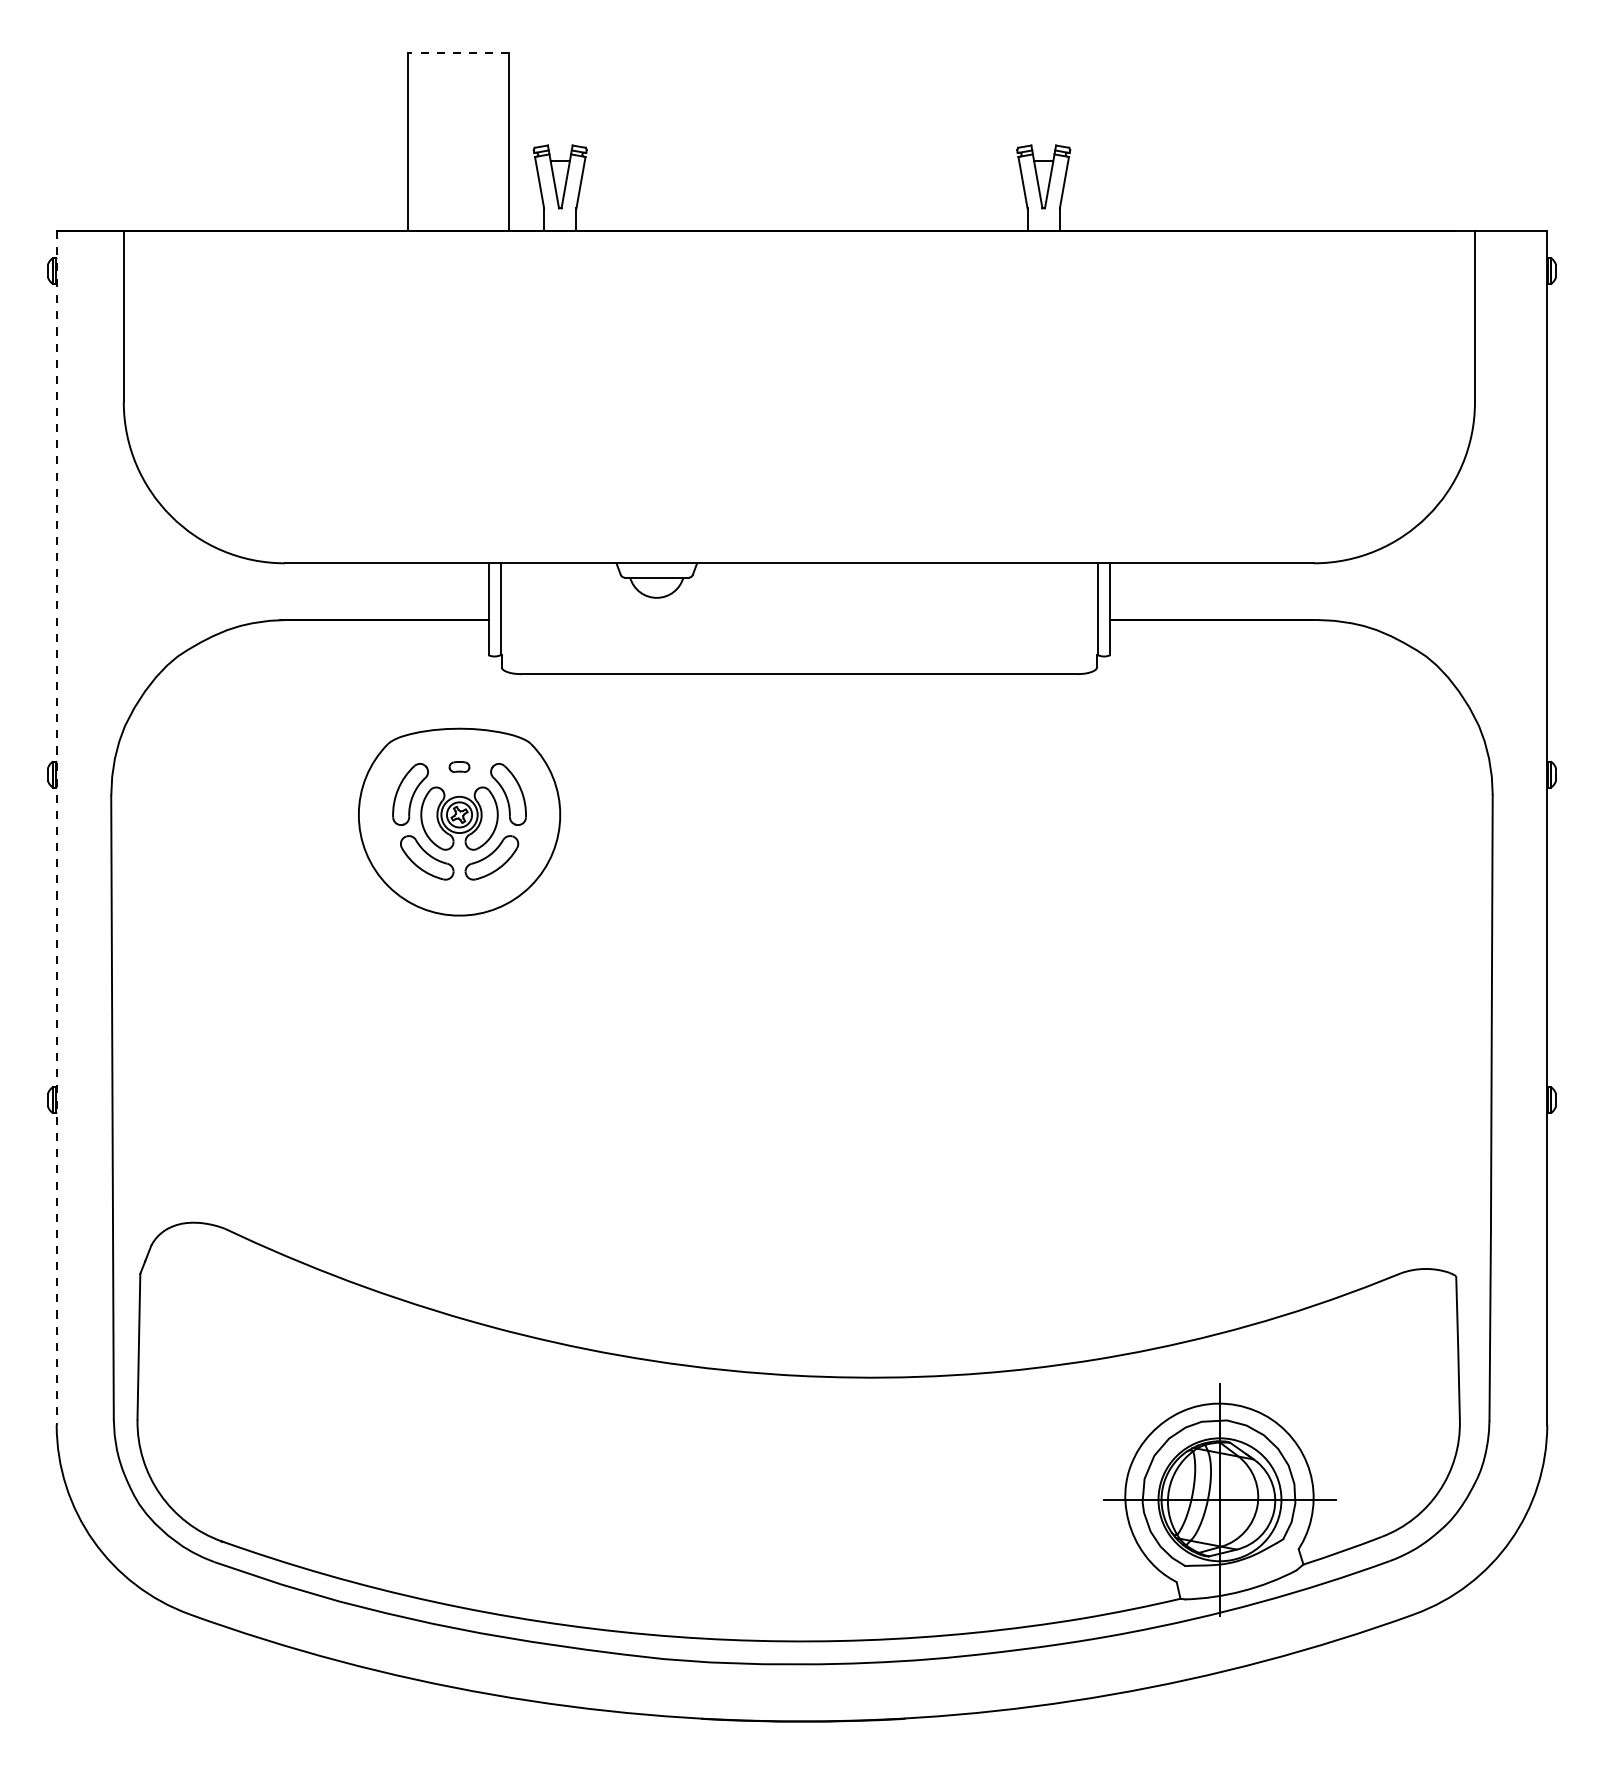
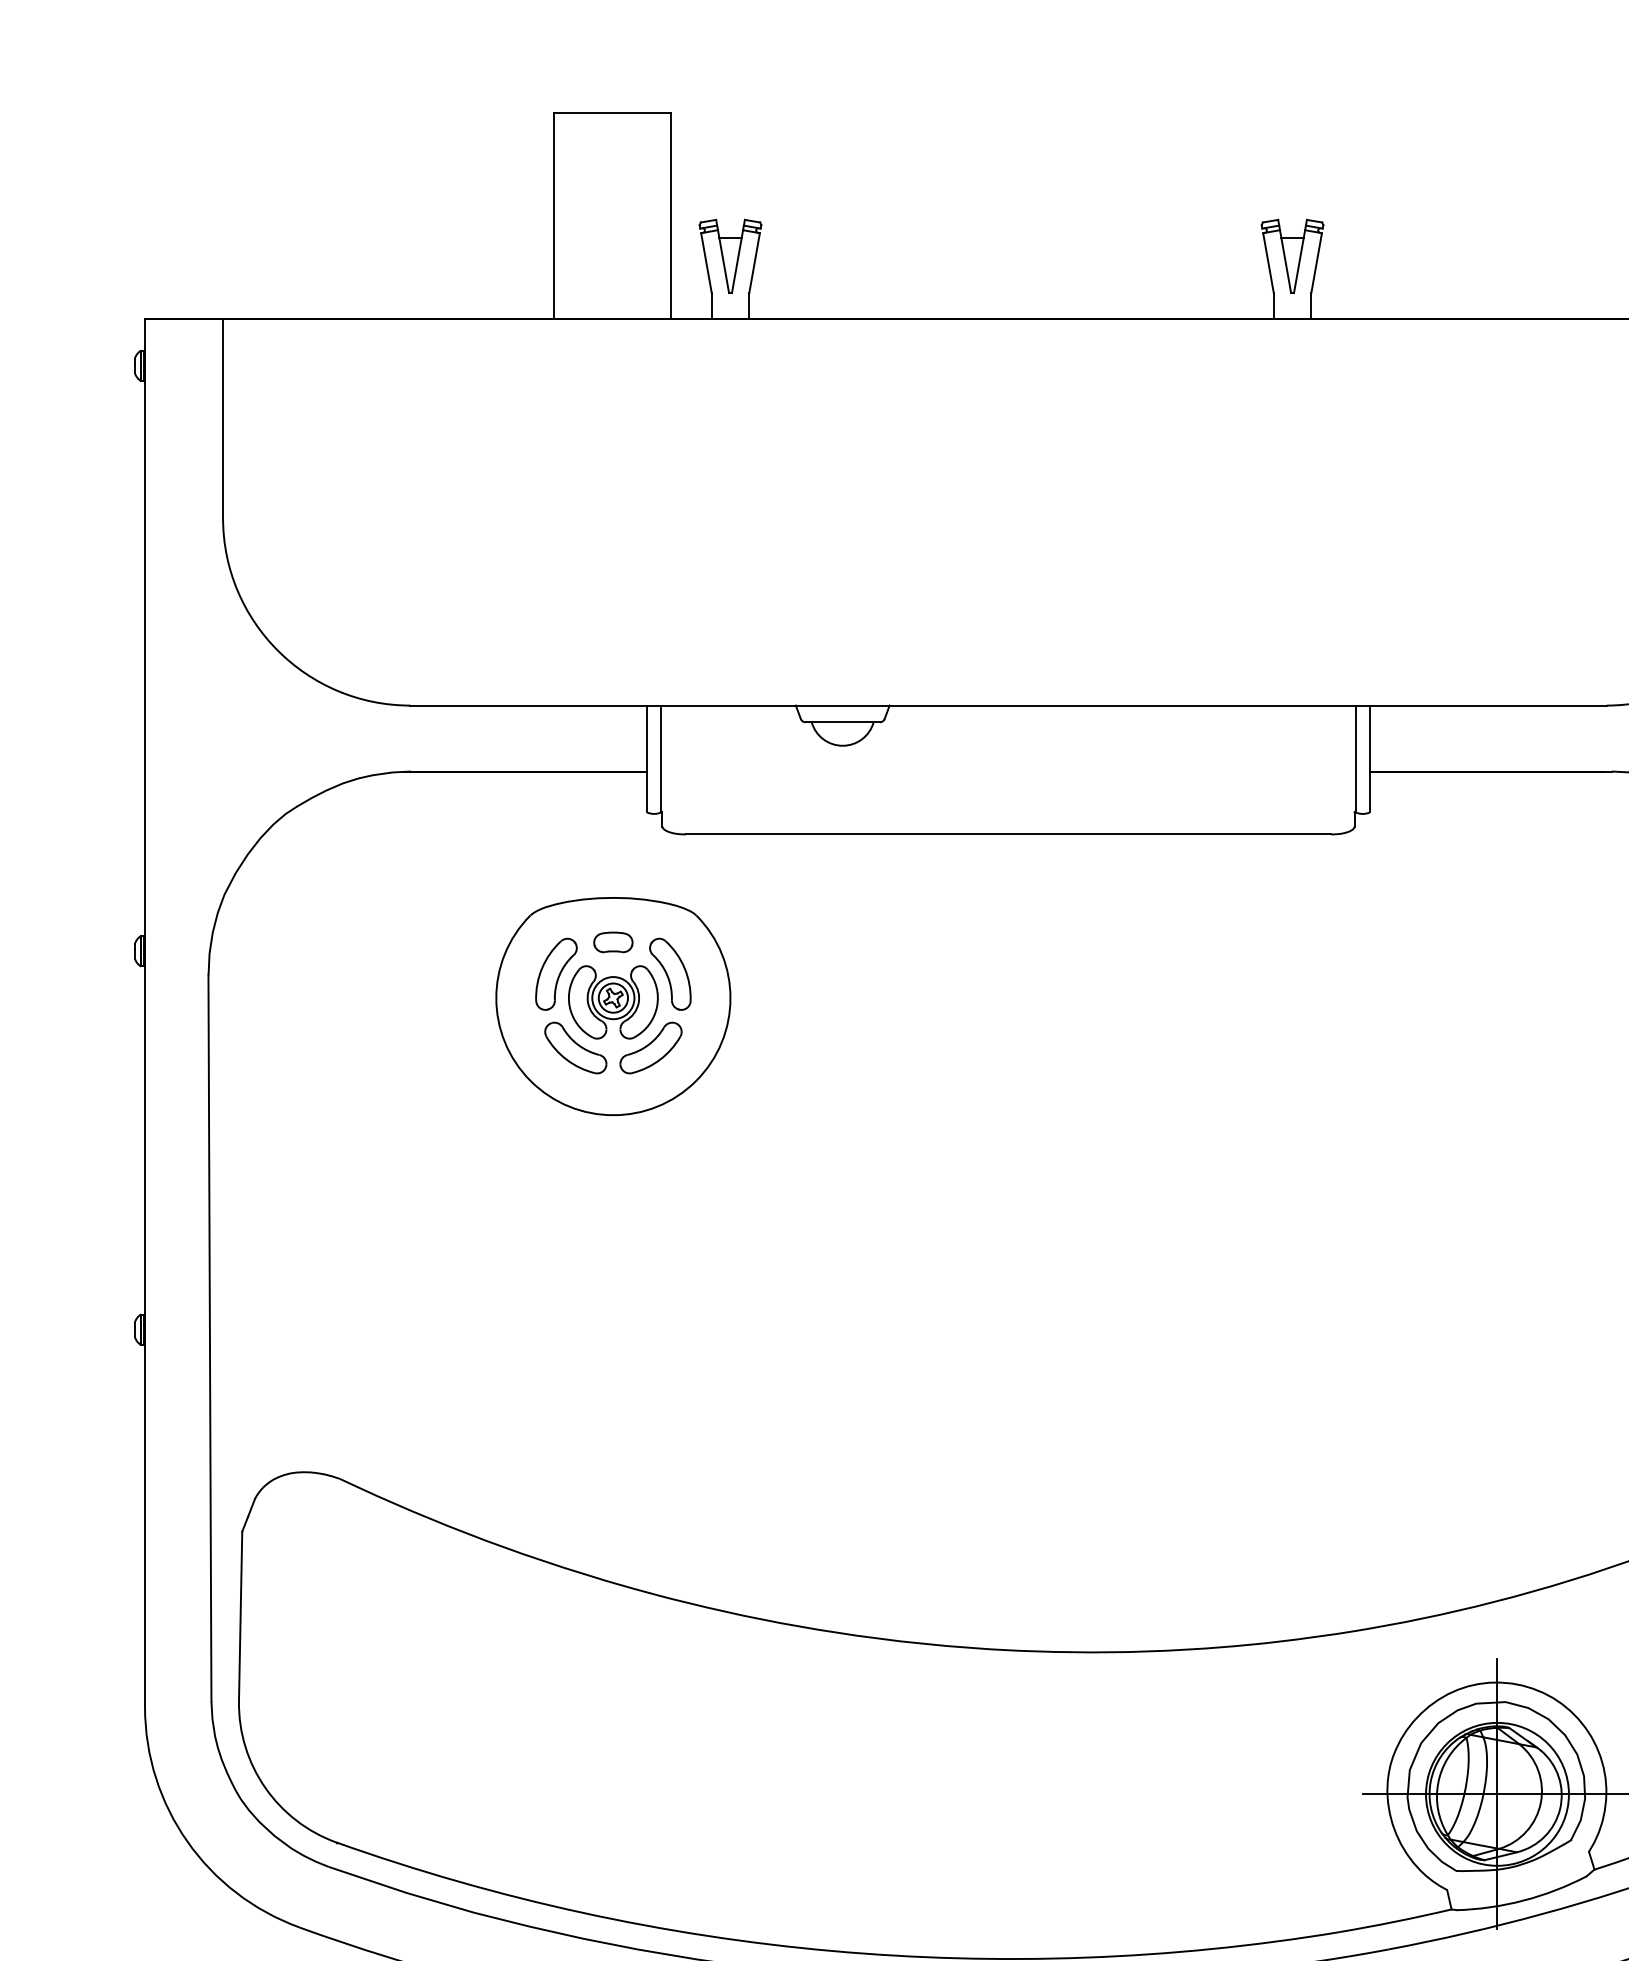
line: (458, 53) -> (612, 112), dashed -> solid
part: (459, 766) -> (613, 941), size x1.67
line: (56, 828) -> (144, 1013), dashed -> solid

